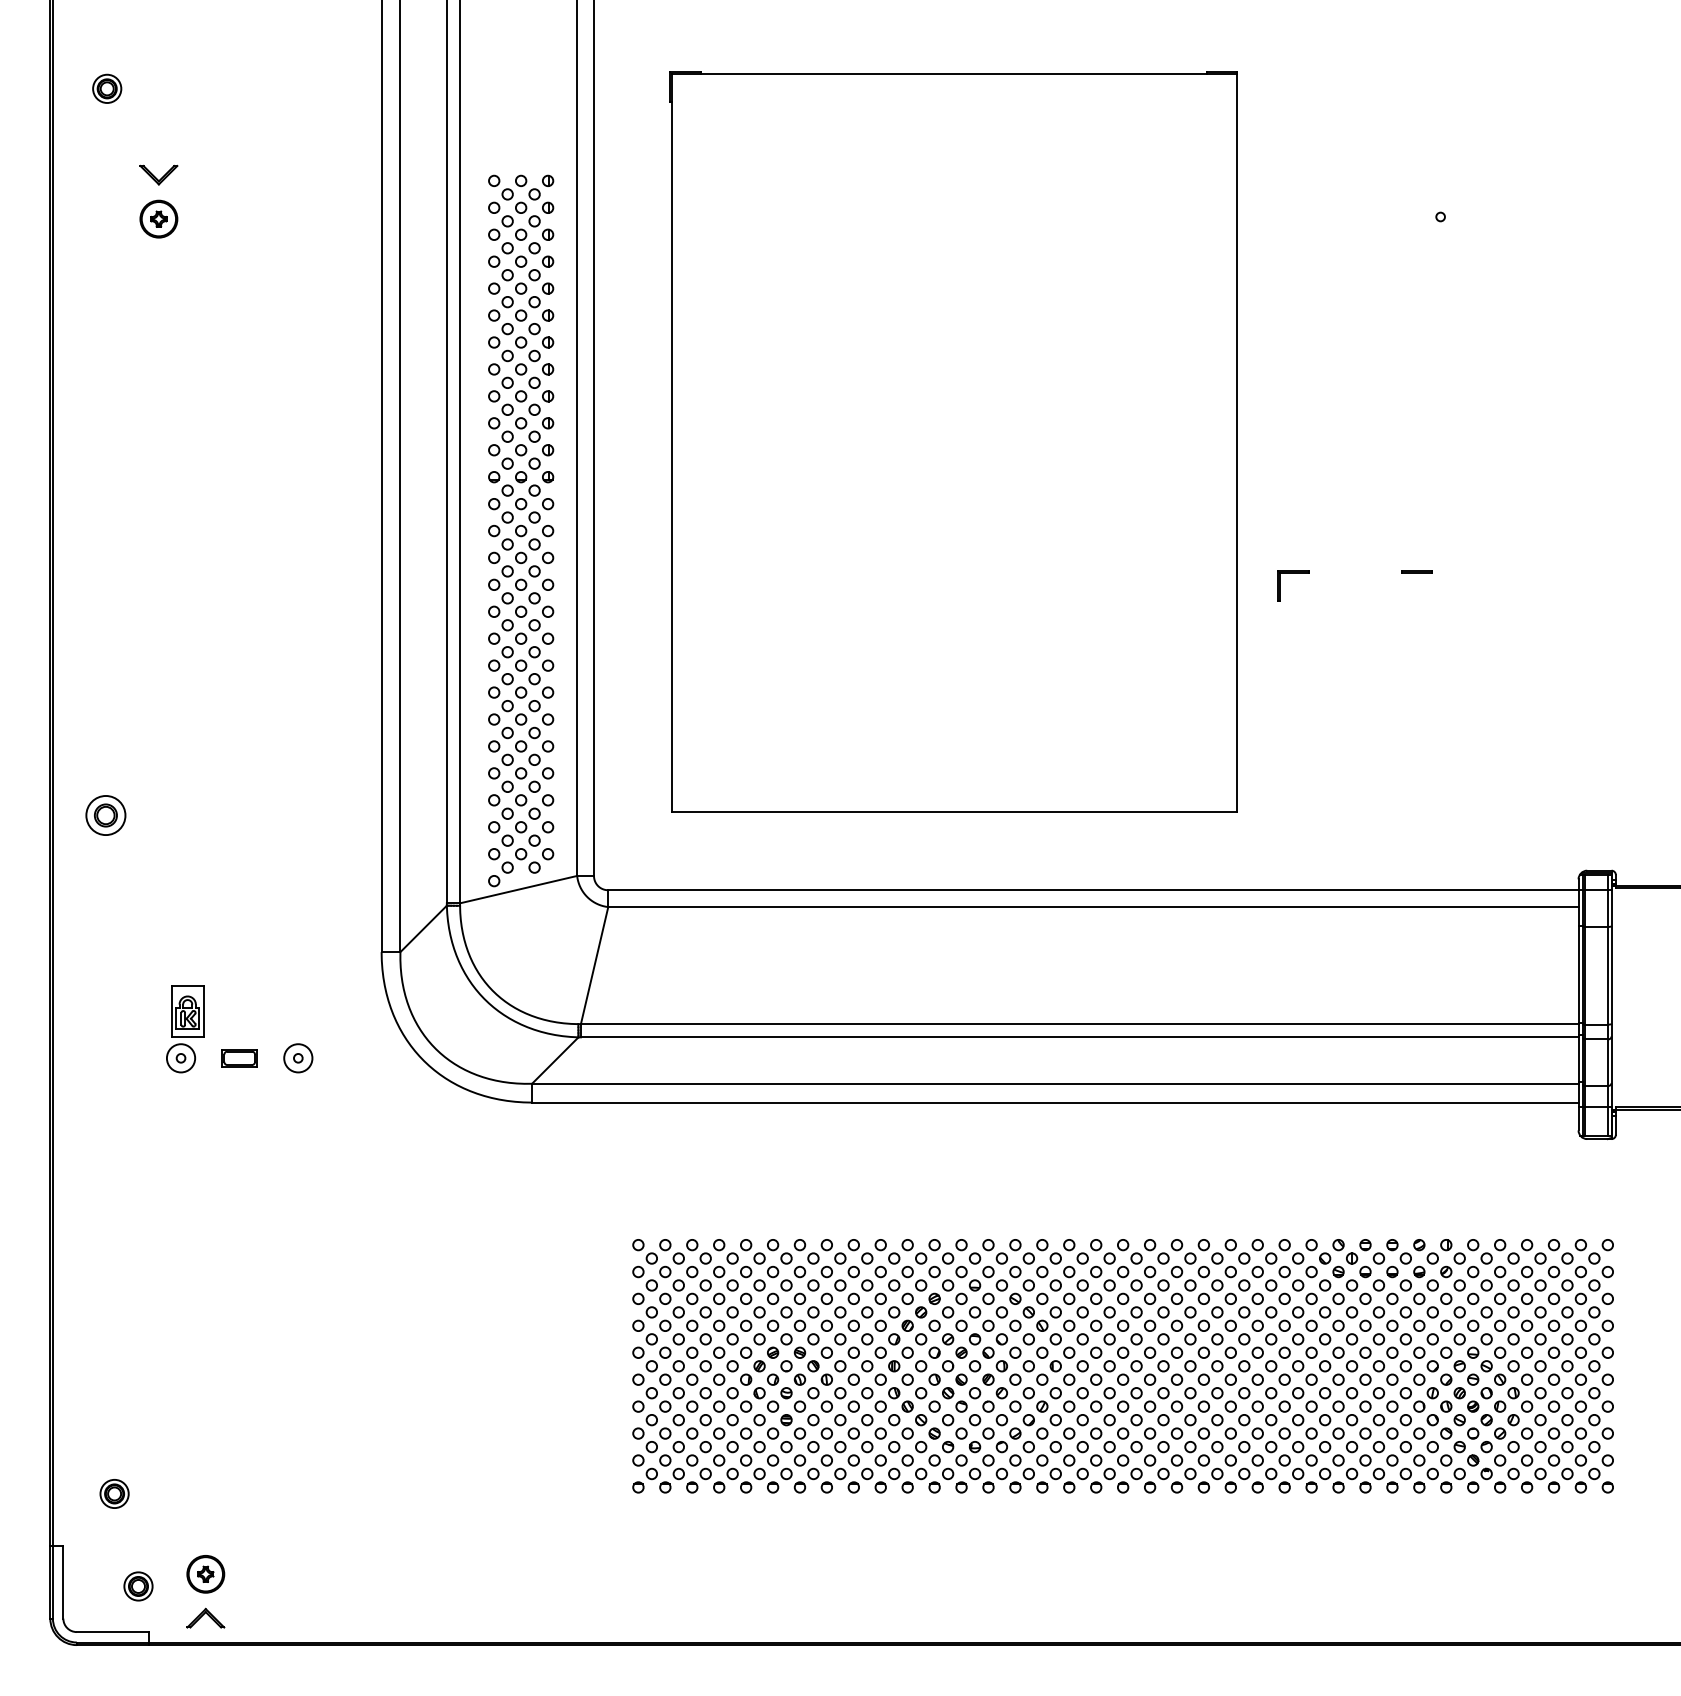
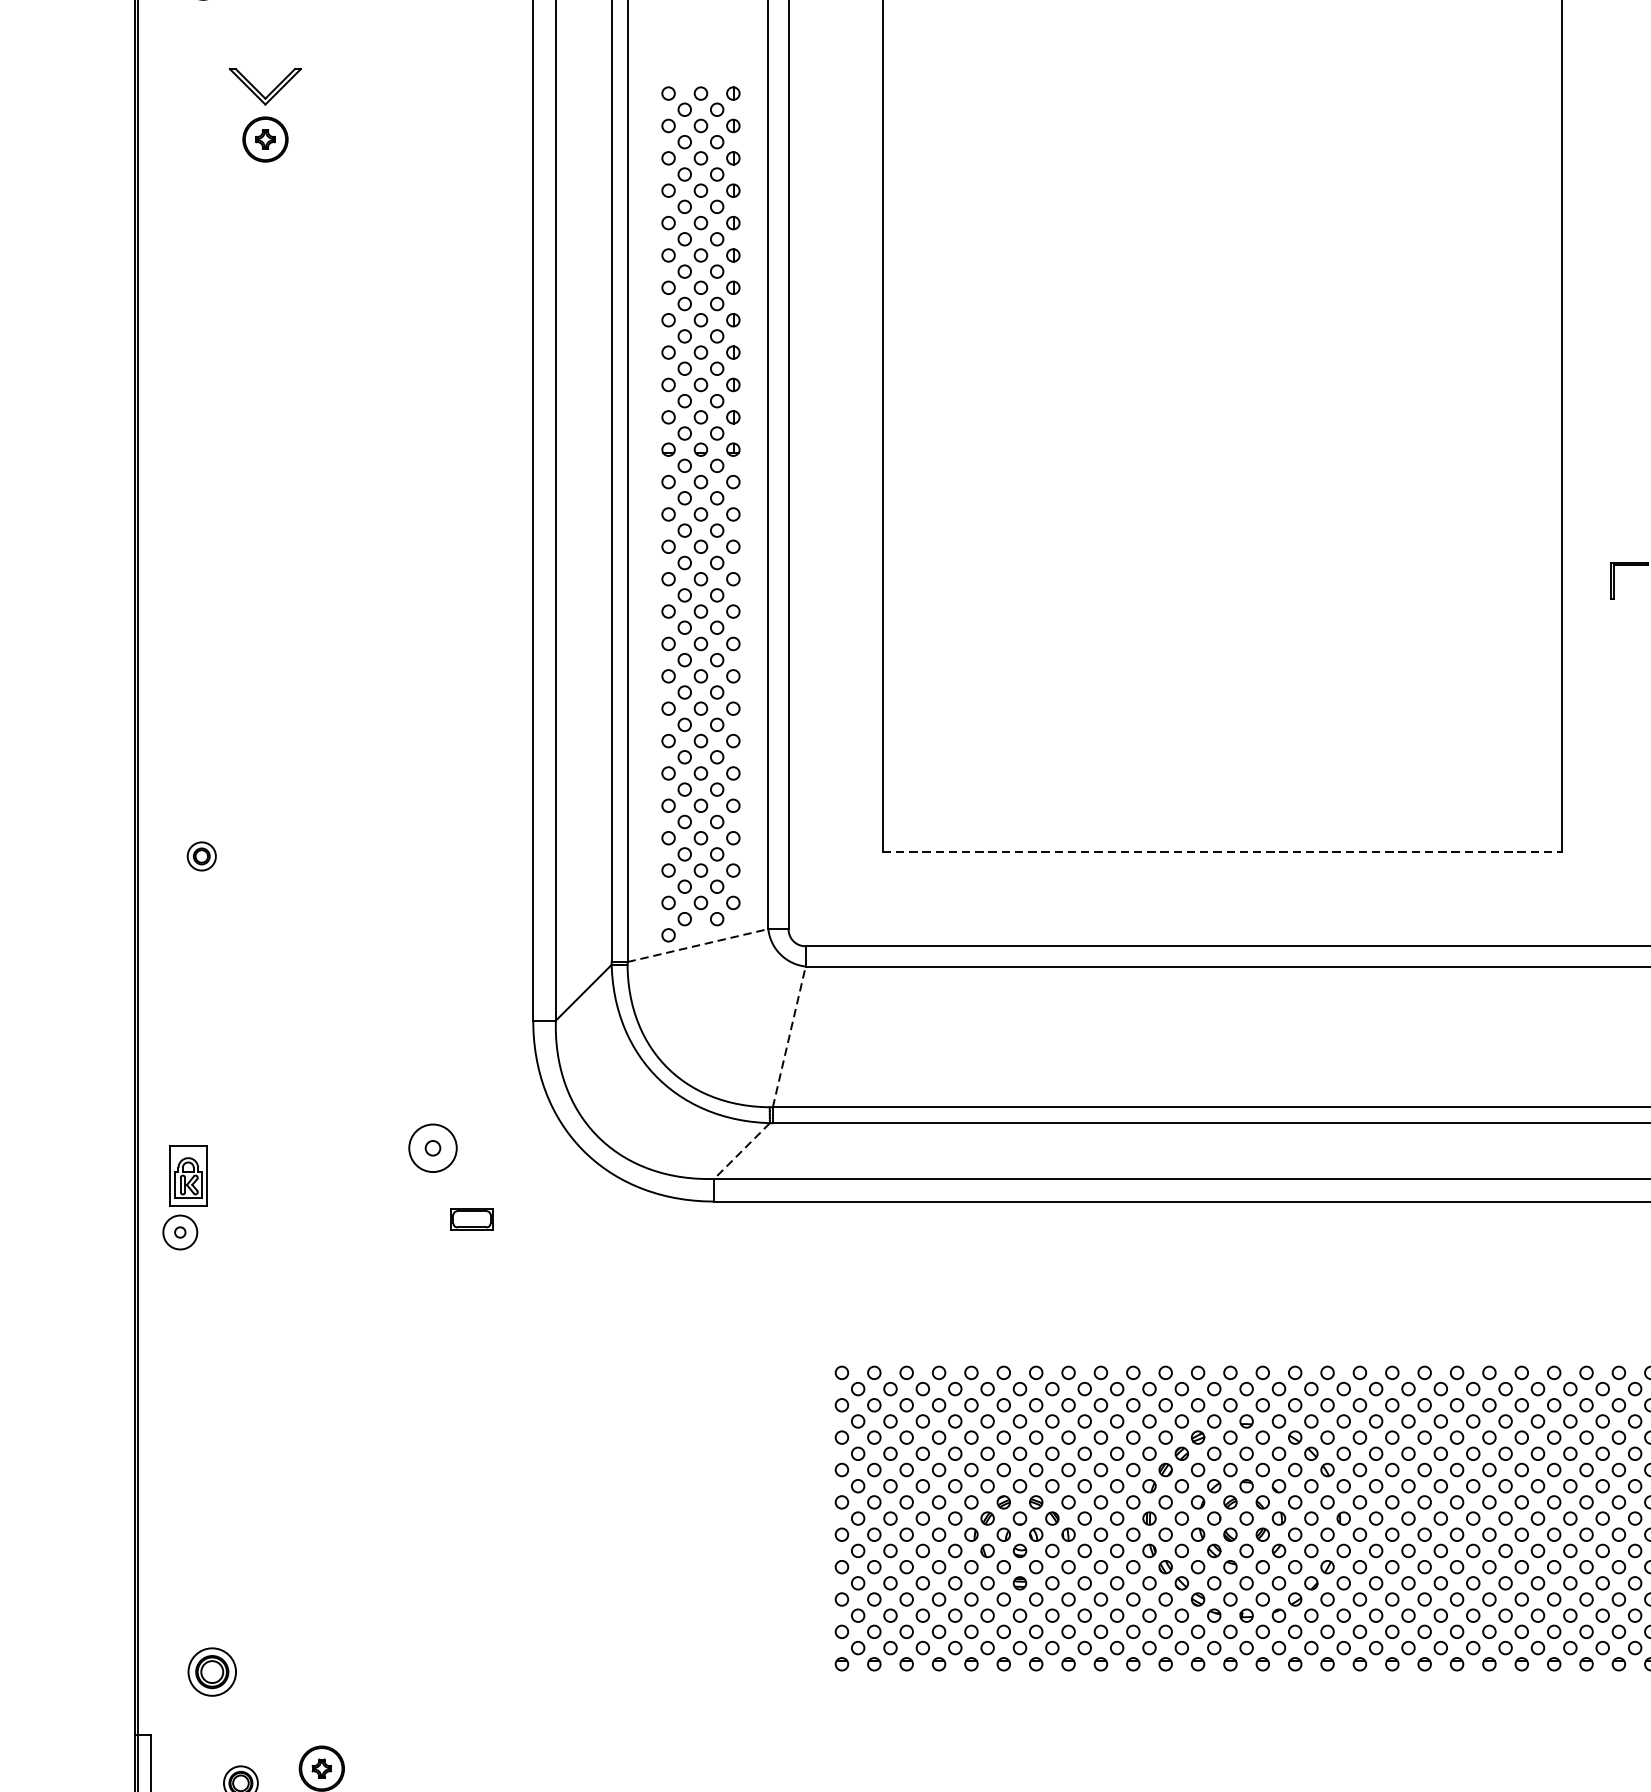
part: (158, 174) -> (264, 85), size x1.6
line: (955, 812) -> (1223, 852), solid -> dashed
part: (105, 815) -> (201, 856), size x0.6
line: (519, 889) -> (698, 945), solid -> dashed
line: (594, 965) -> (789, 1036), solid -> dashed
part: (185, 1029) -> (185, 1197), moved
part: (239, 1058) -> (471, 1219), moved
part: (298, 1058) -> (433, 1148), size x1.4
line: (555, 1060) -> (742, 1150), solid -> dashed
part: (114, 1493) -> (212, 1671), size x1.4

